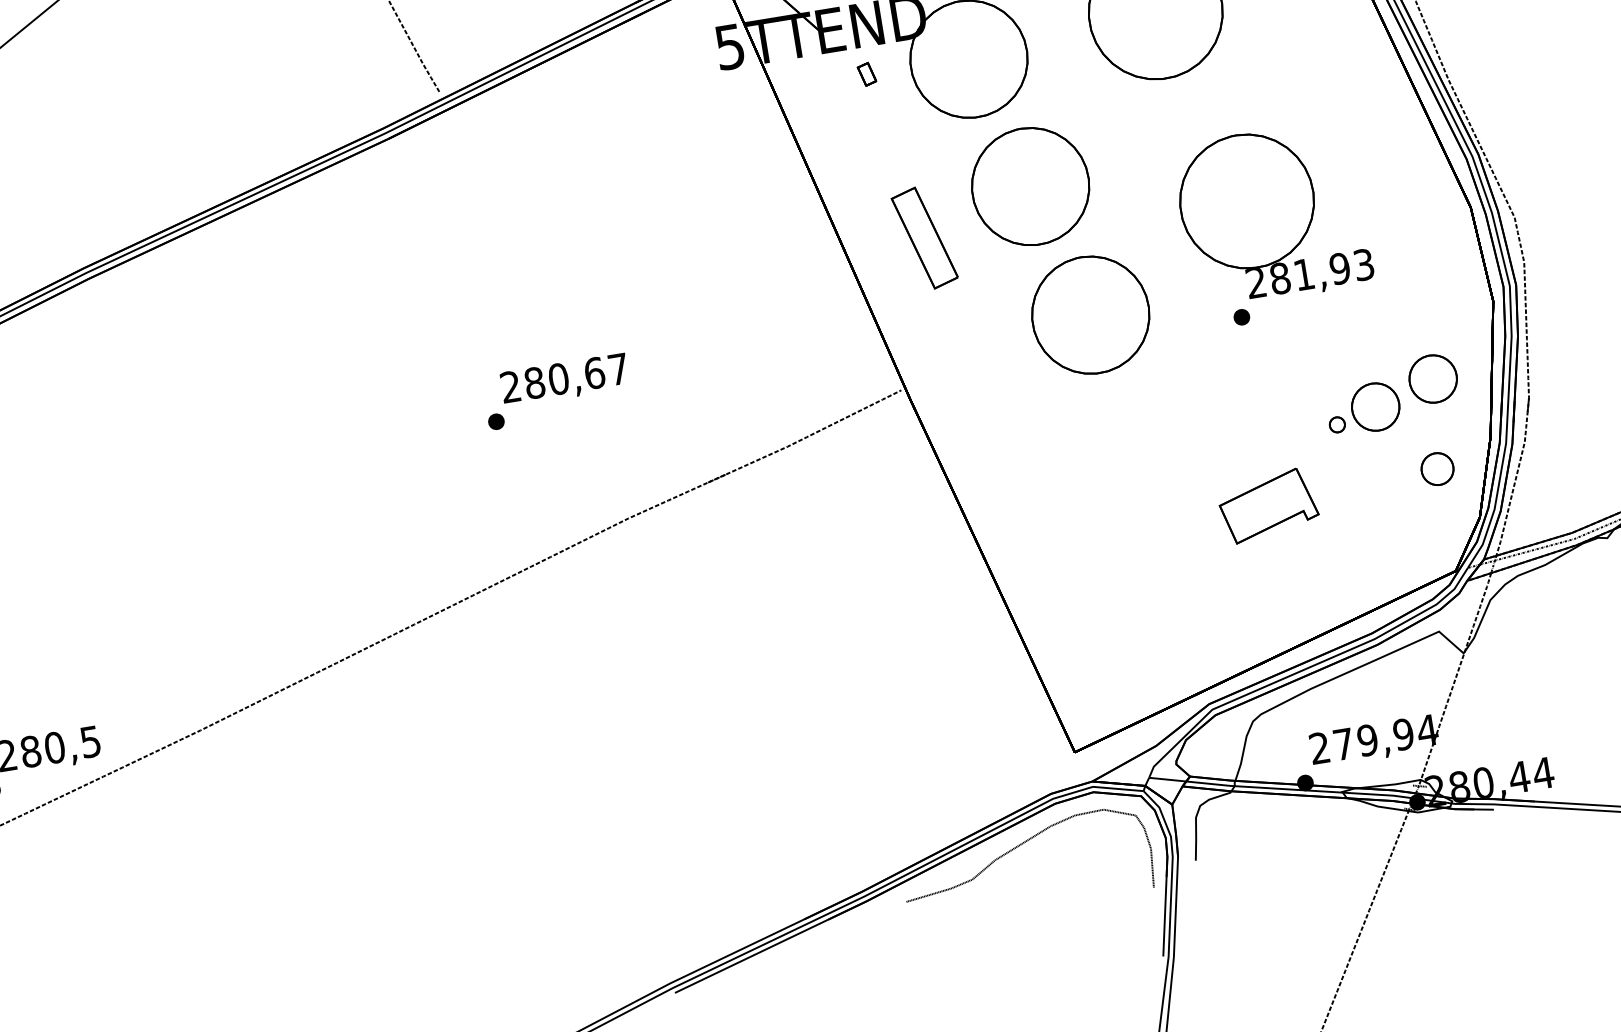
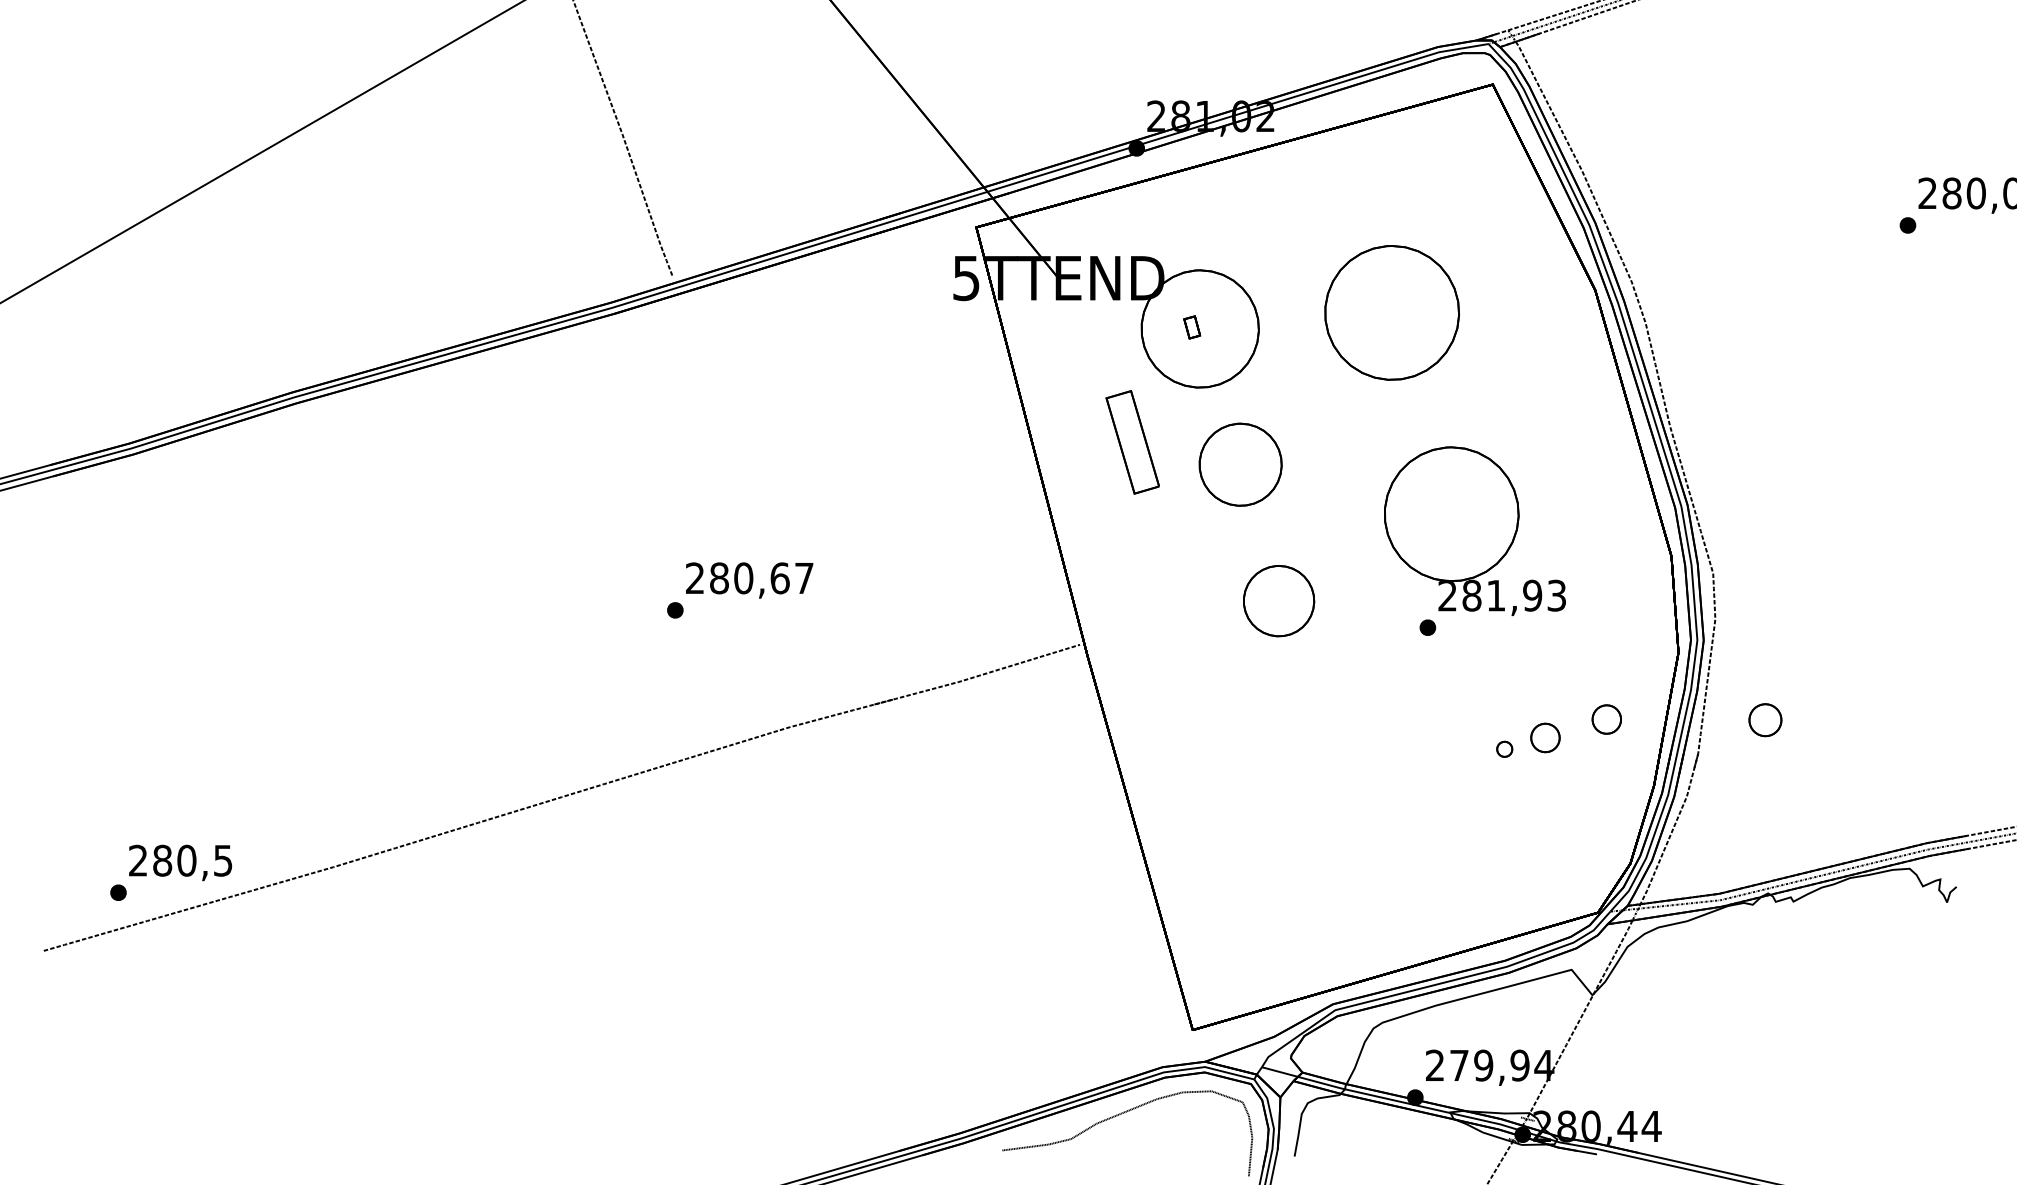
part: (867, 74) -> (1192, 327), moved
part: (1030, 186) -> (1240, 464), size x0.7
part: (924, 238) -> (1132, 442), moved
part: (1090, 314) -> (1278, 600), size x0.6
part: (1432, 378) -> (1606, 719), size x0.6
part: (1375, 406) -> (1545, 737), size x0.6
part: (1437, 469) -> (1765, 720), moved
part: (1268, 506) -> (1423, 818), removed

